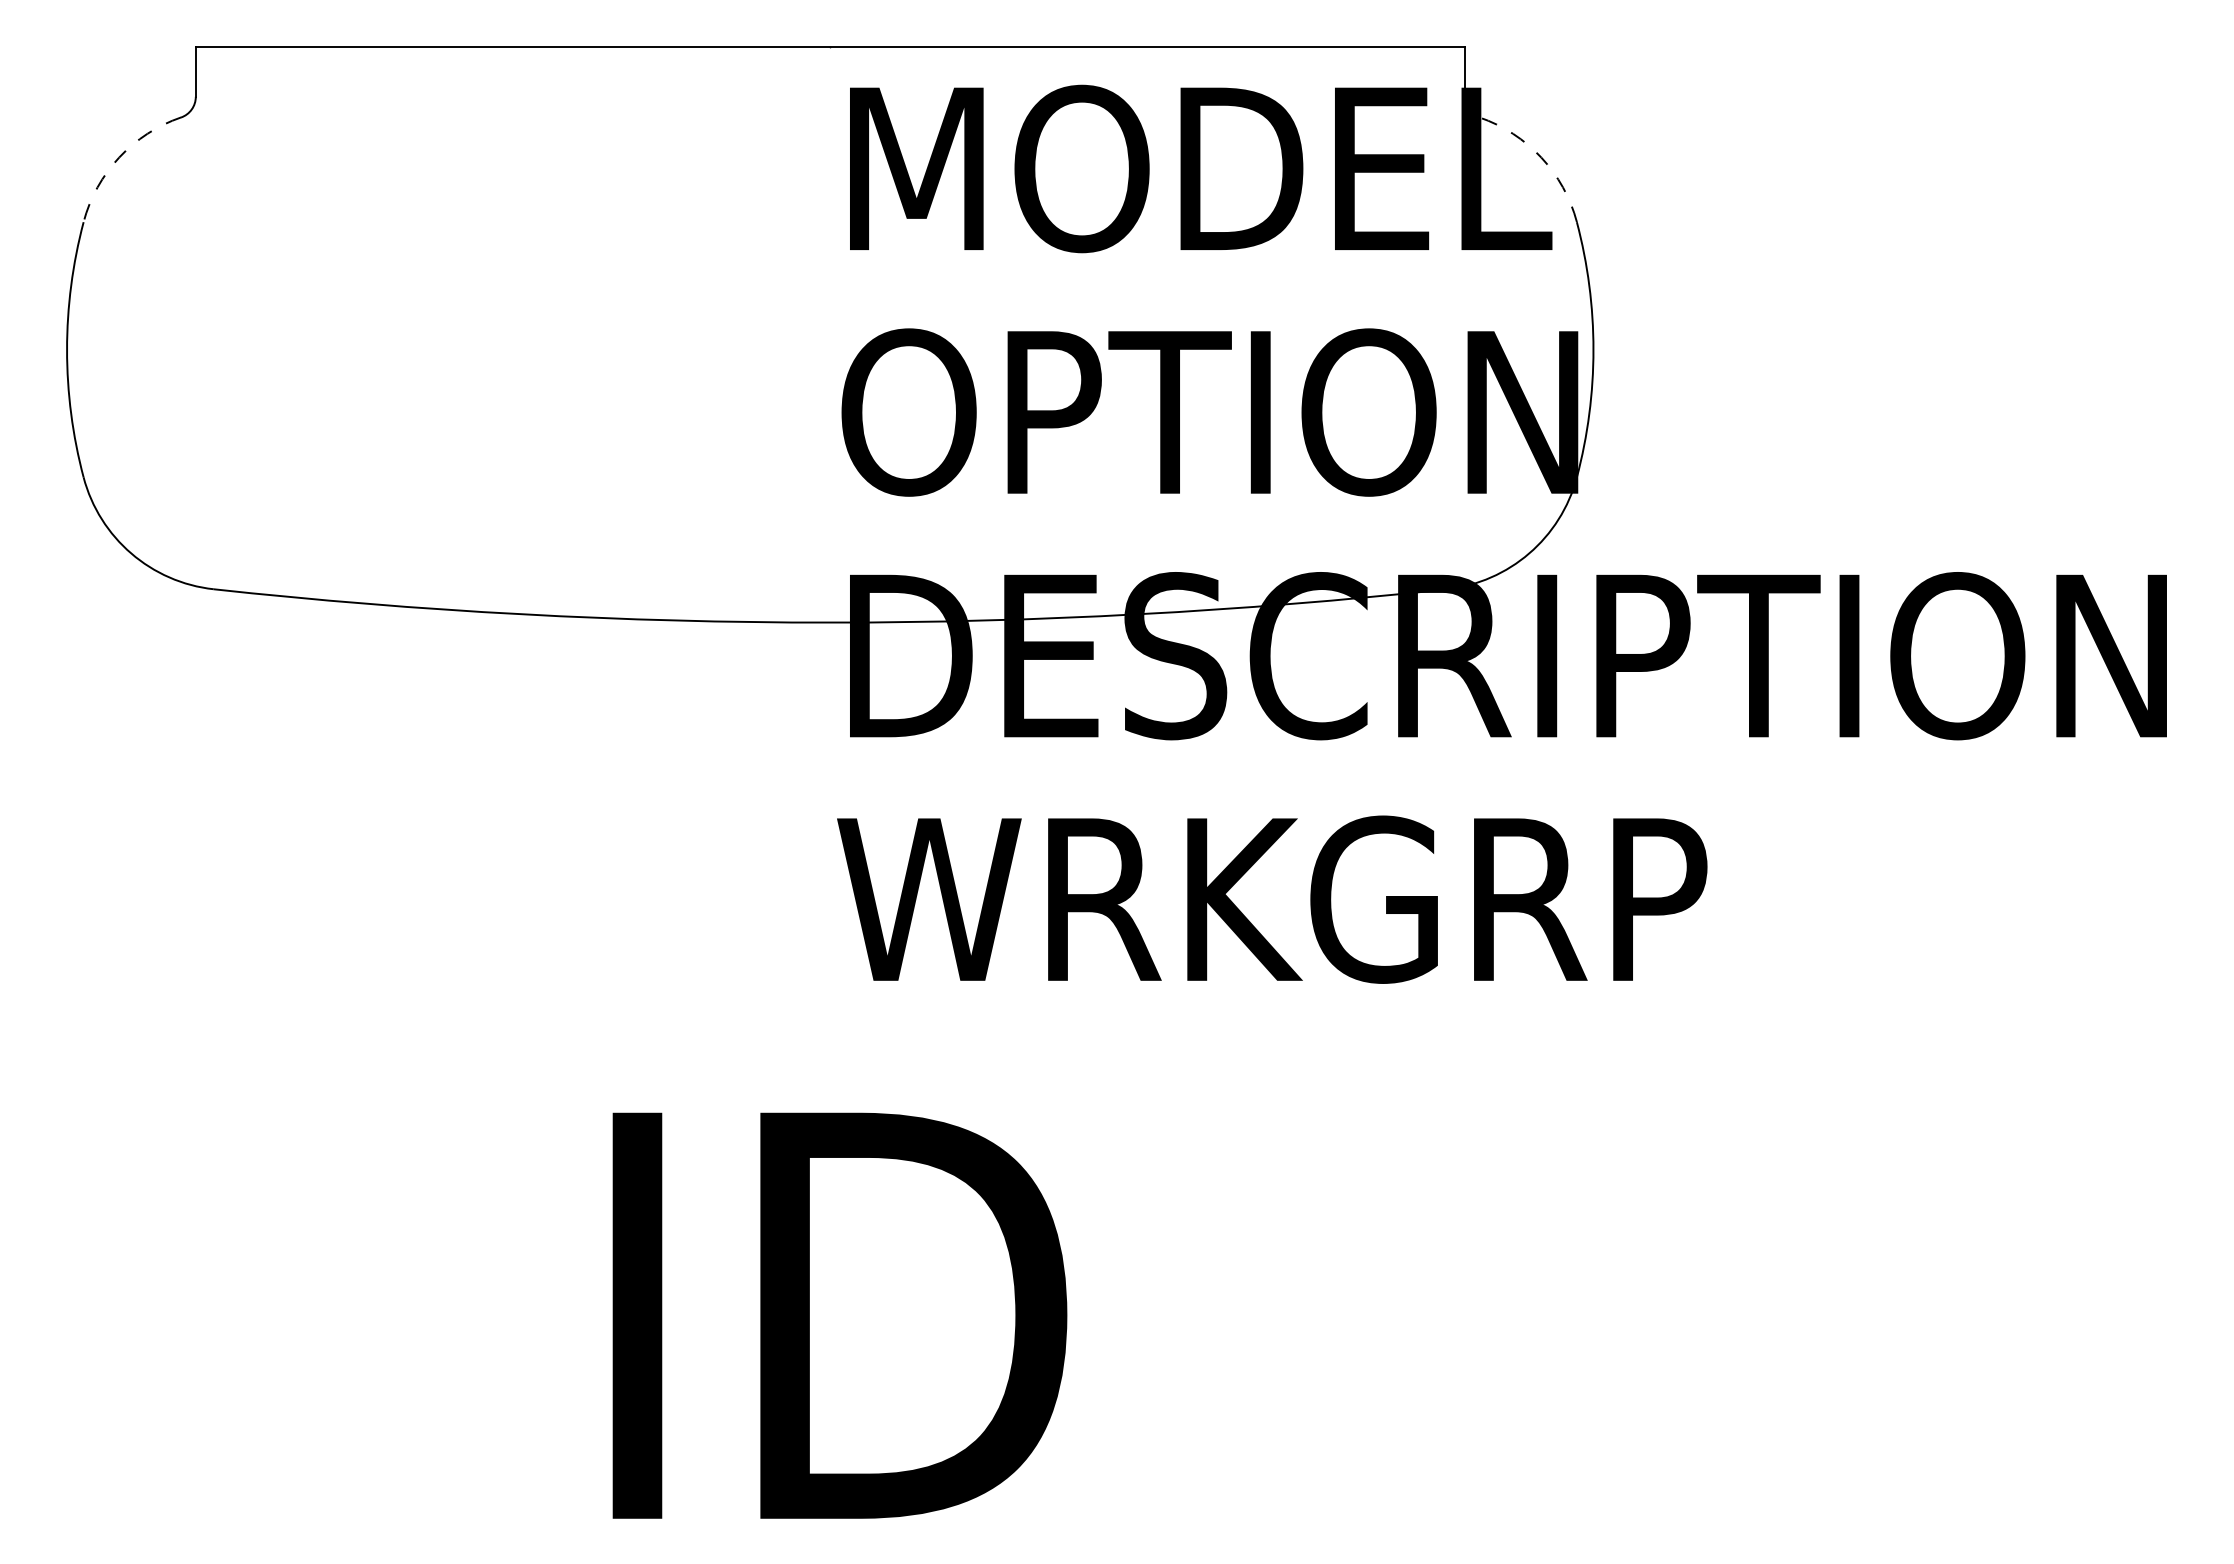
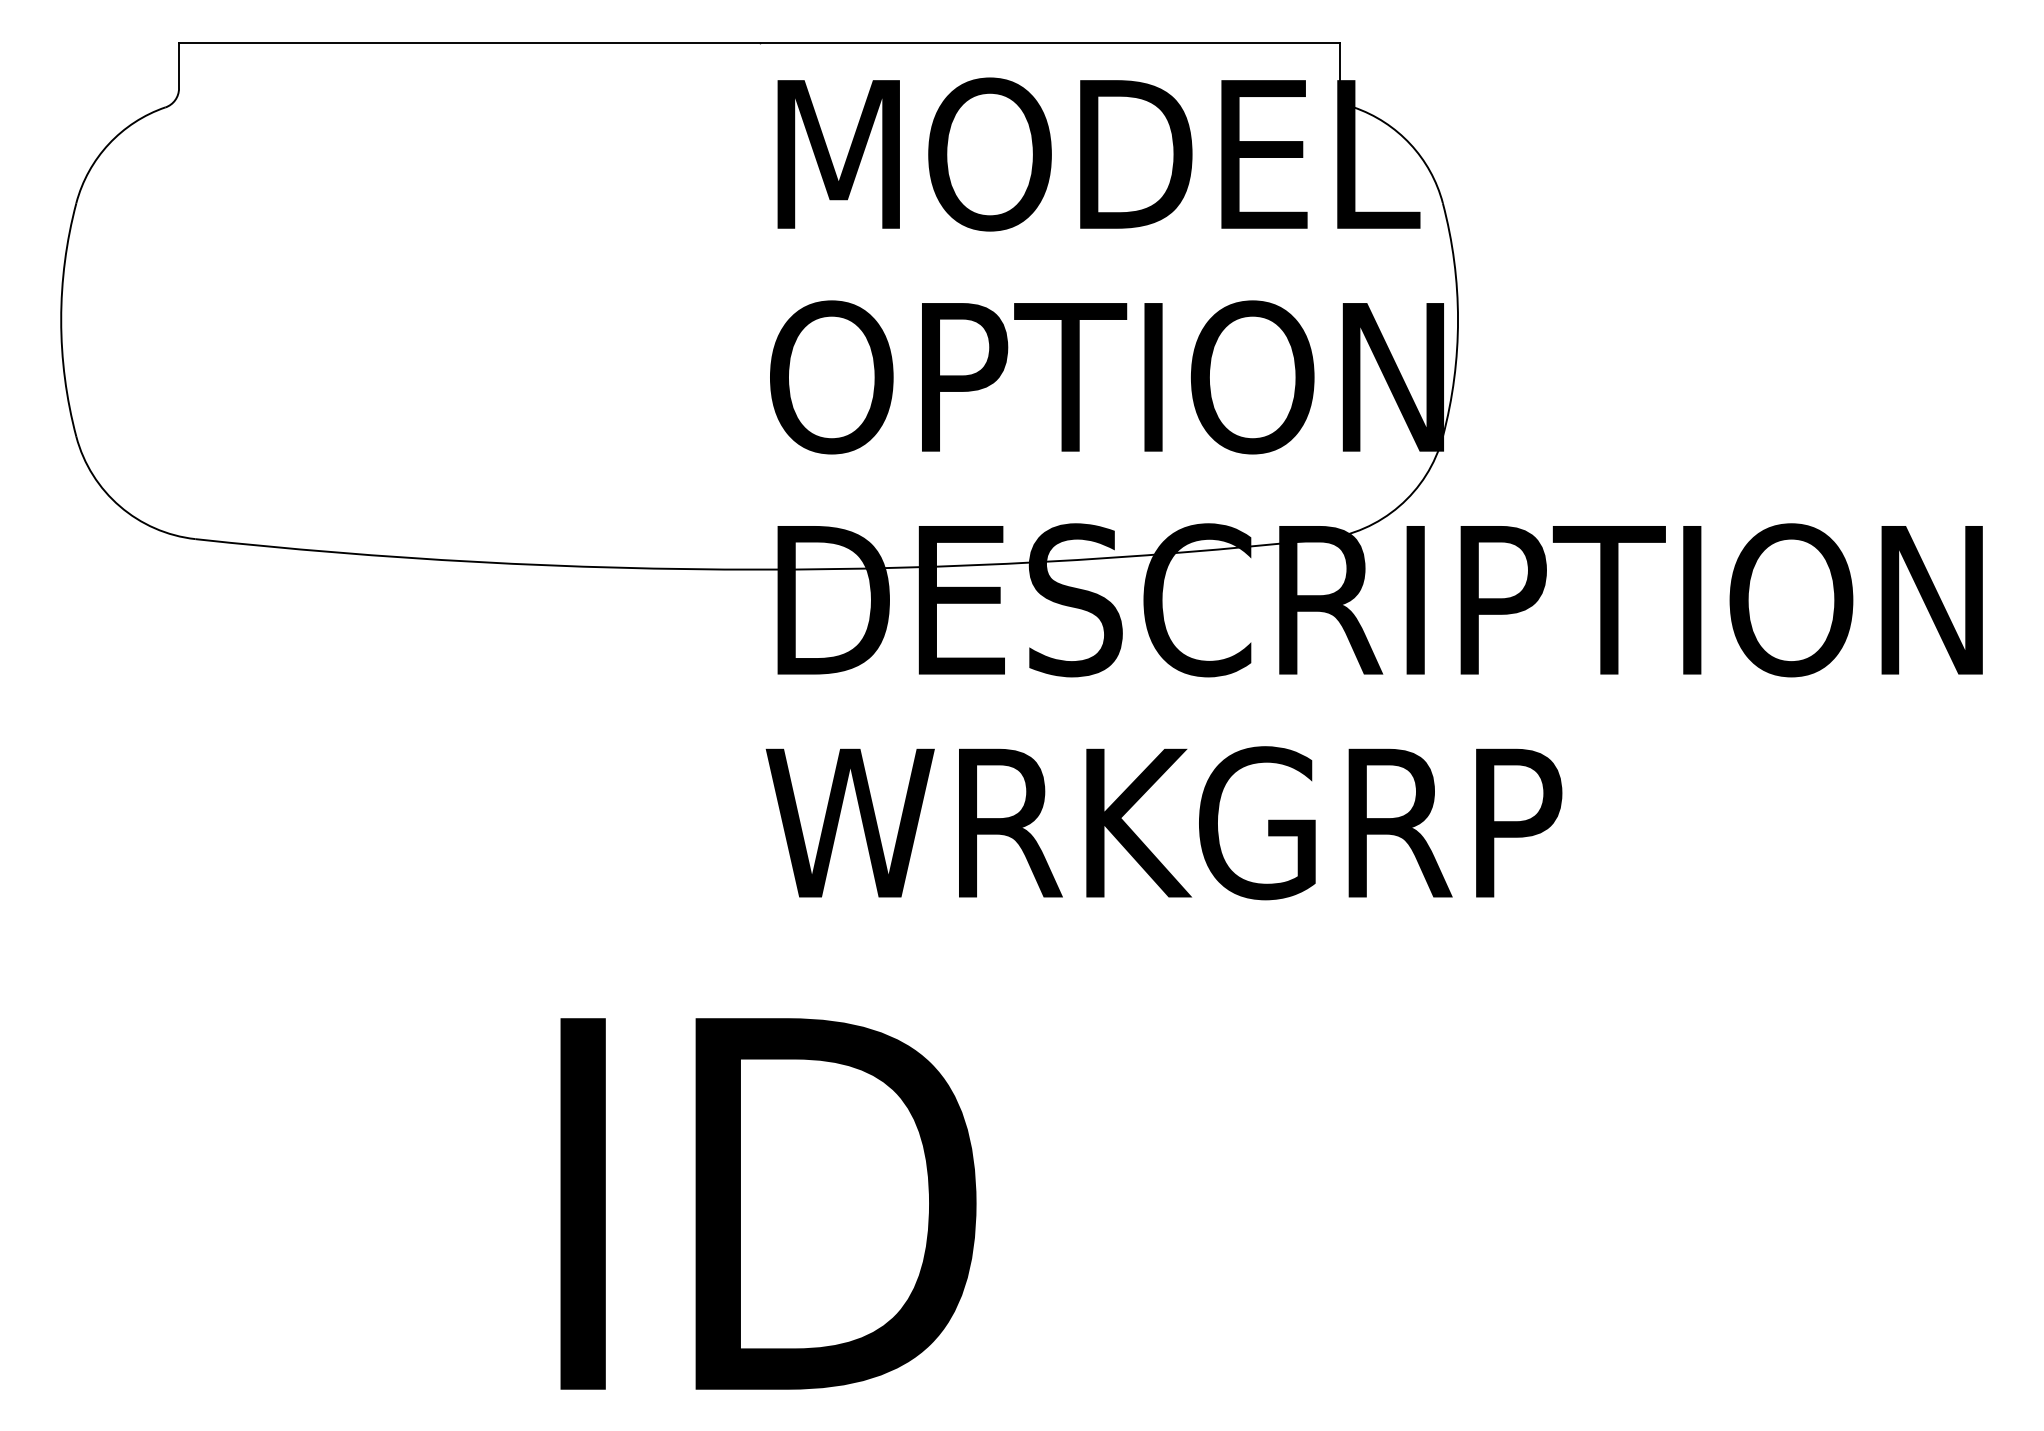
arc: (119, 157) -> (109, 144), dashed -> solid
arc: (1541, 157) -> (1410, 144), dashed -> solid

